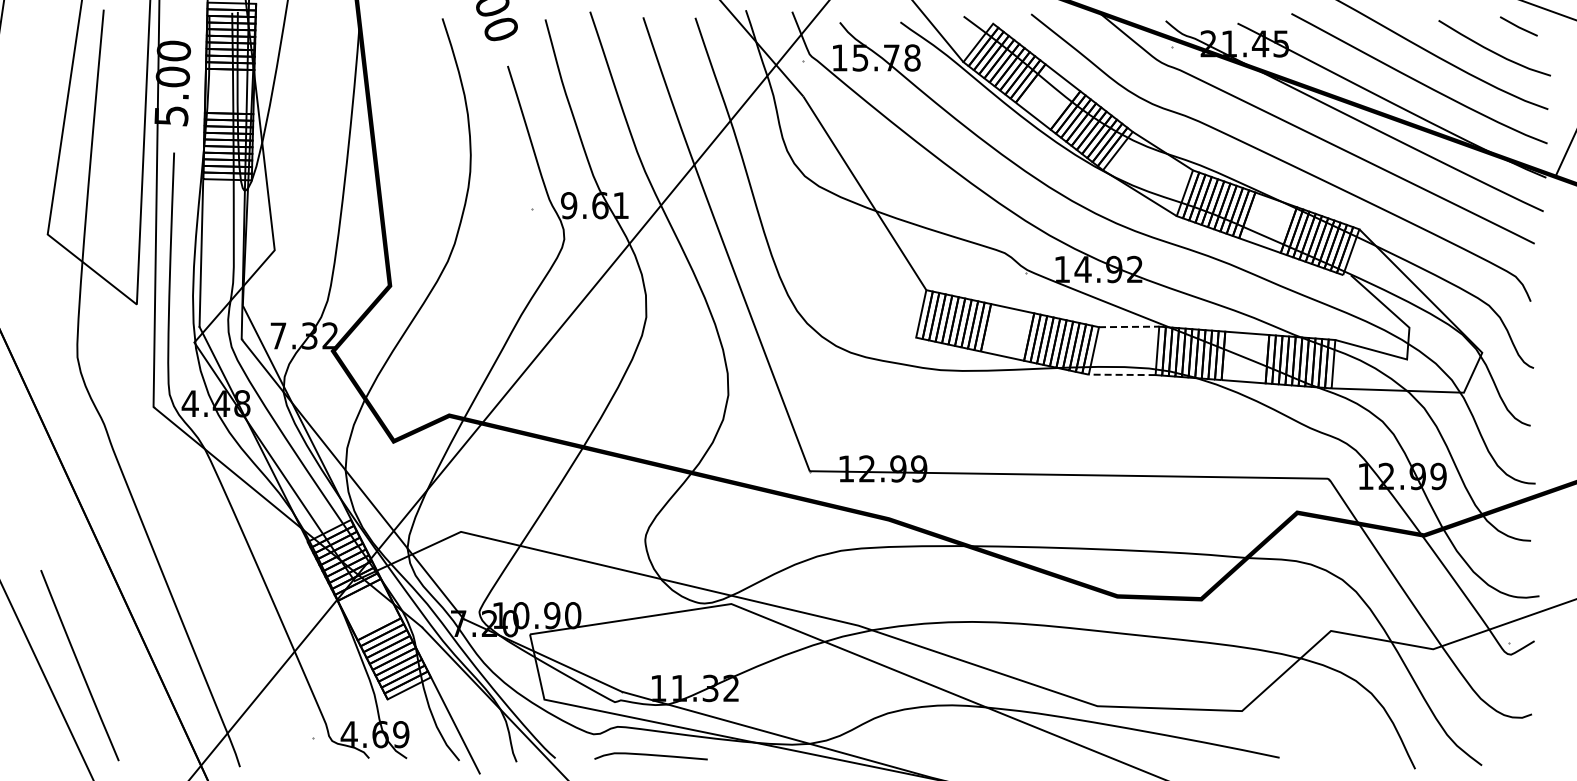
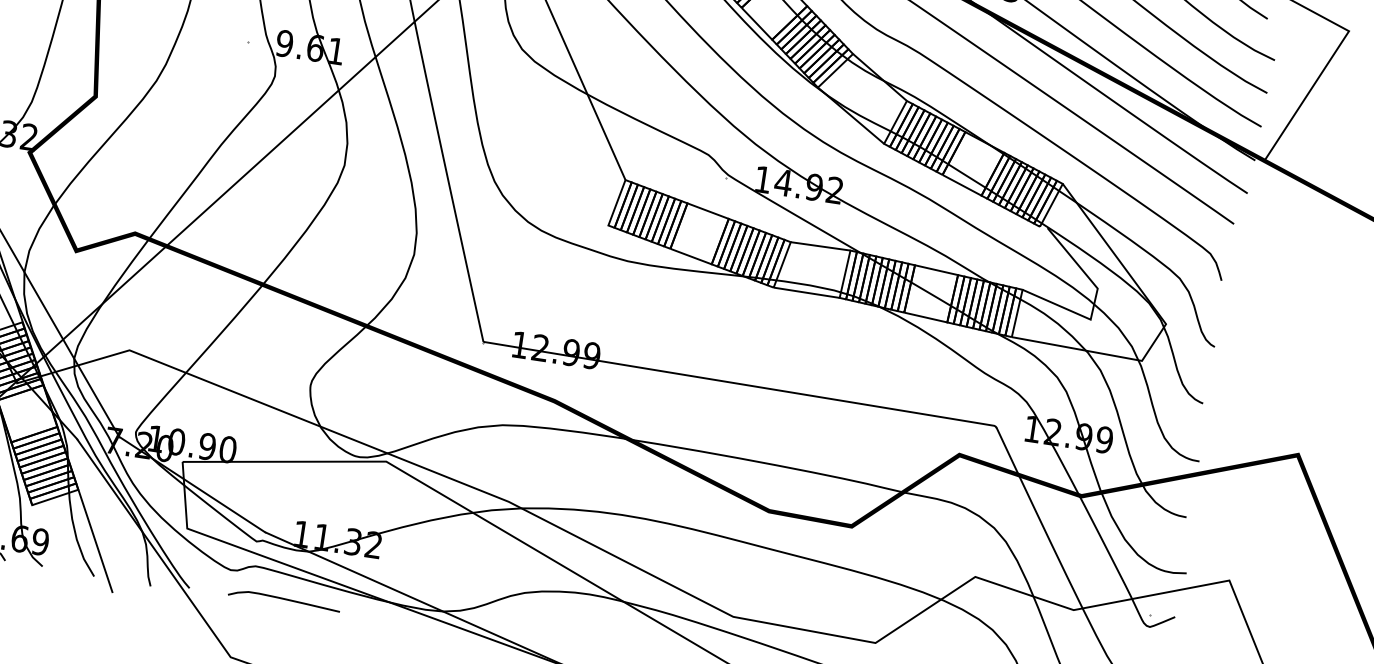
line: (1129, 326) -> (821, 246), dashed -> solid
line: (1121, 374) -> (806, 292), dashed -> solid

